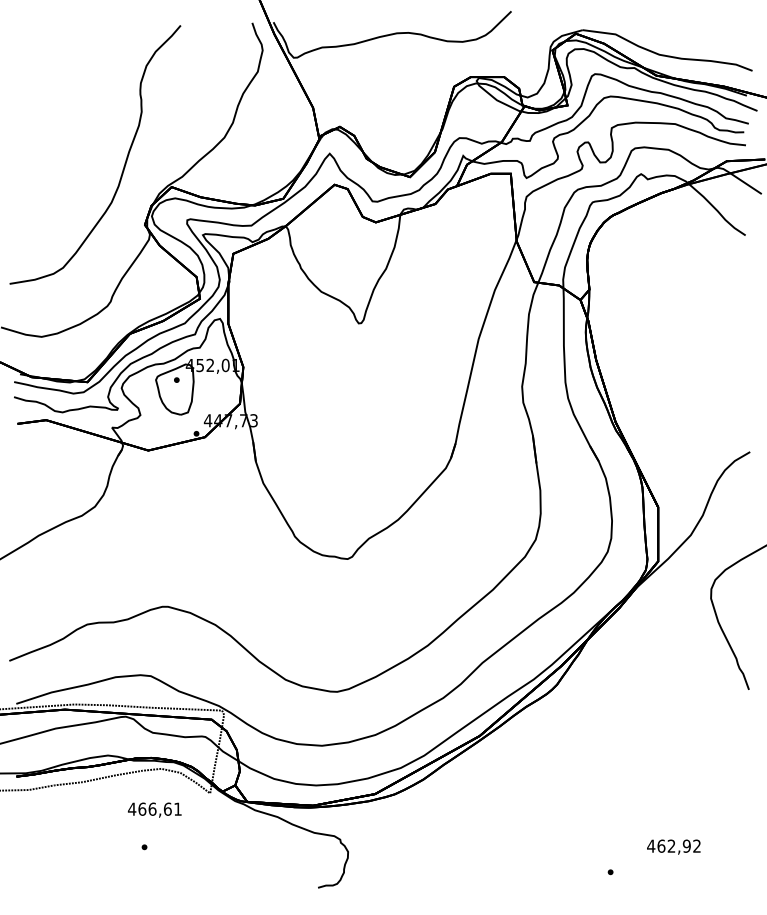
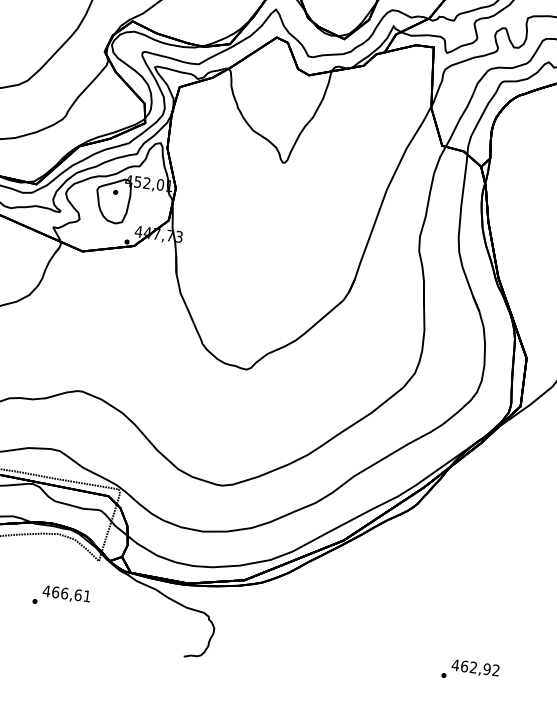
text: (154, 809) -> (66, 593), moved
text: (673, 846) -> (475, 668), moved

